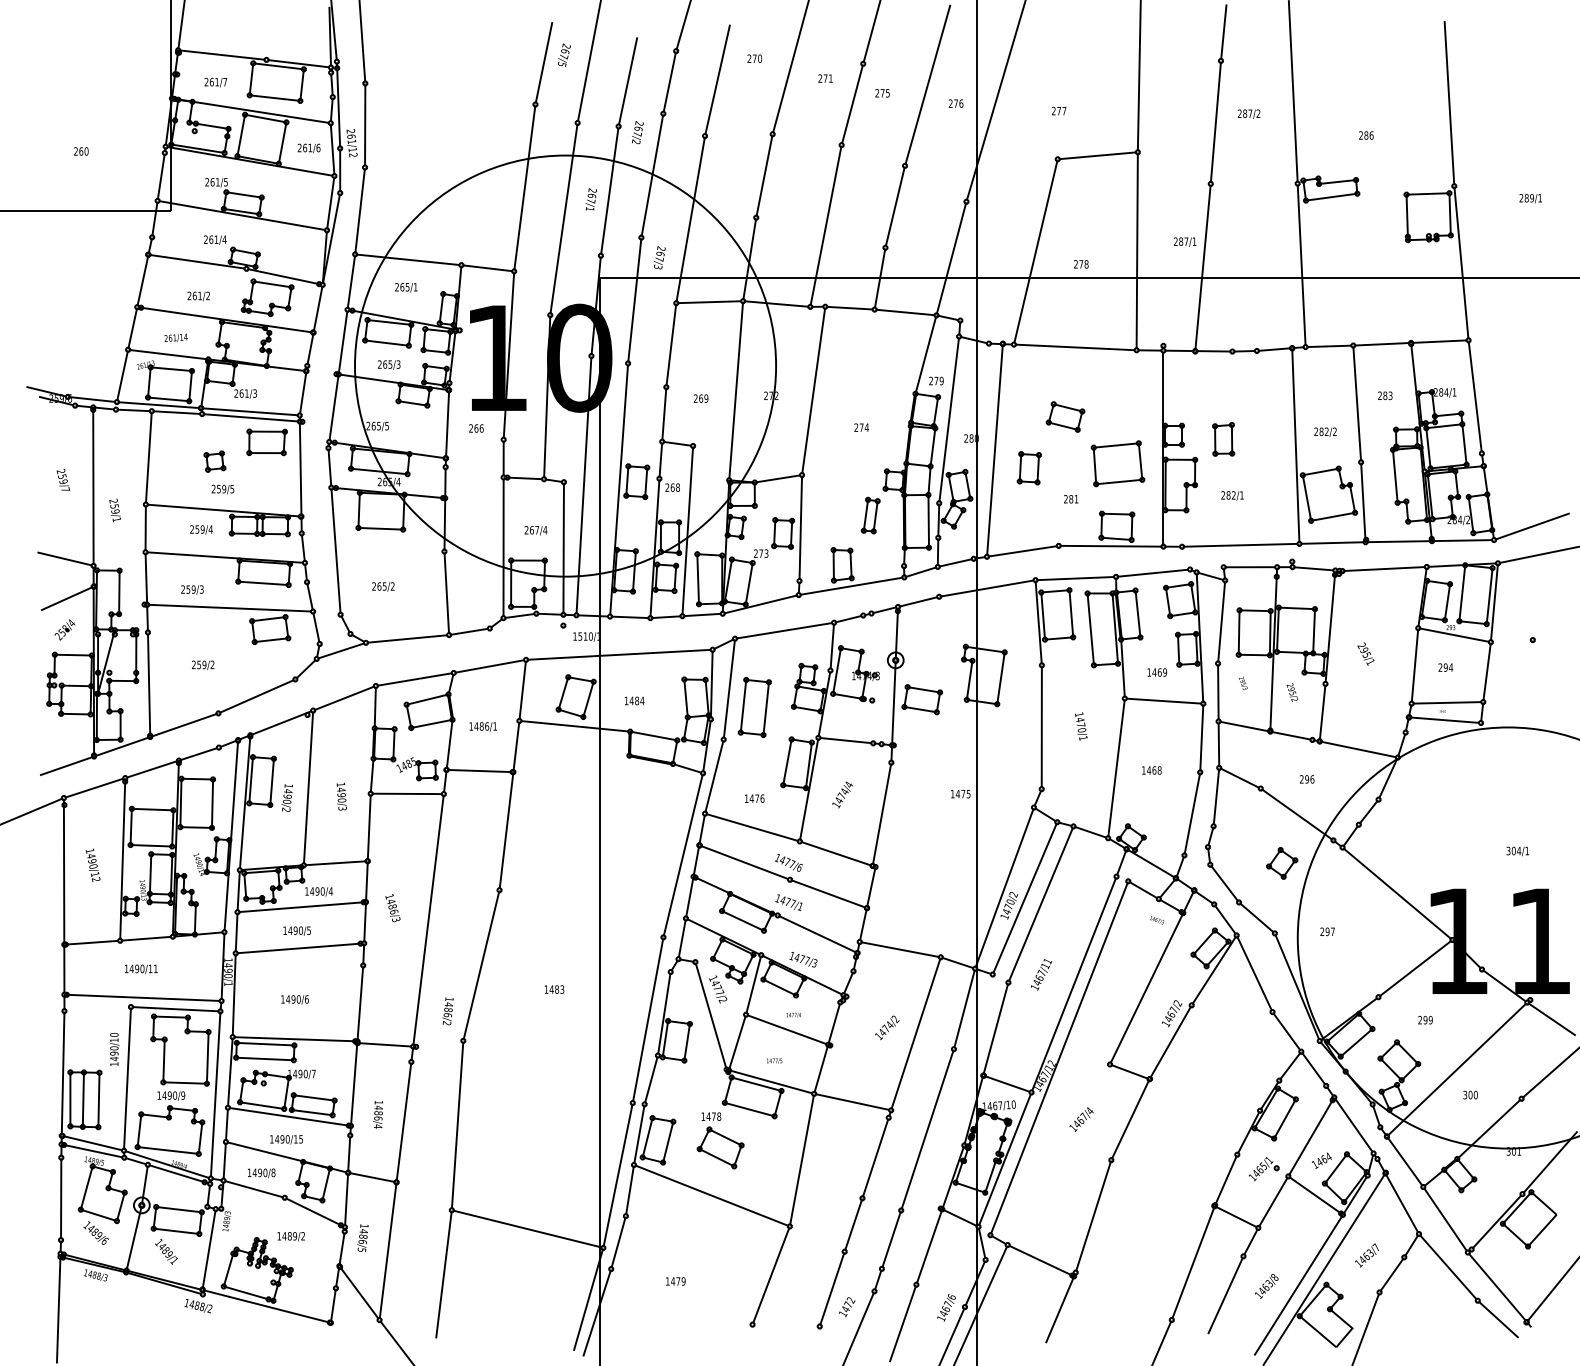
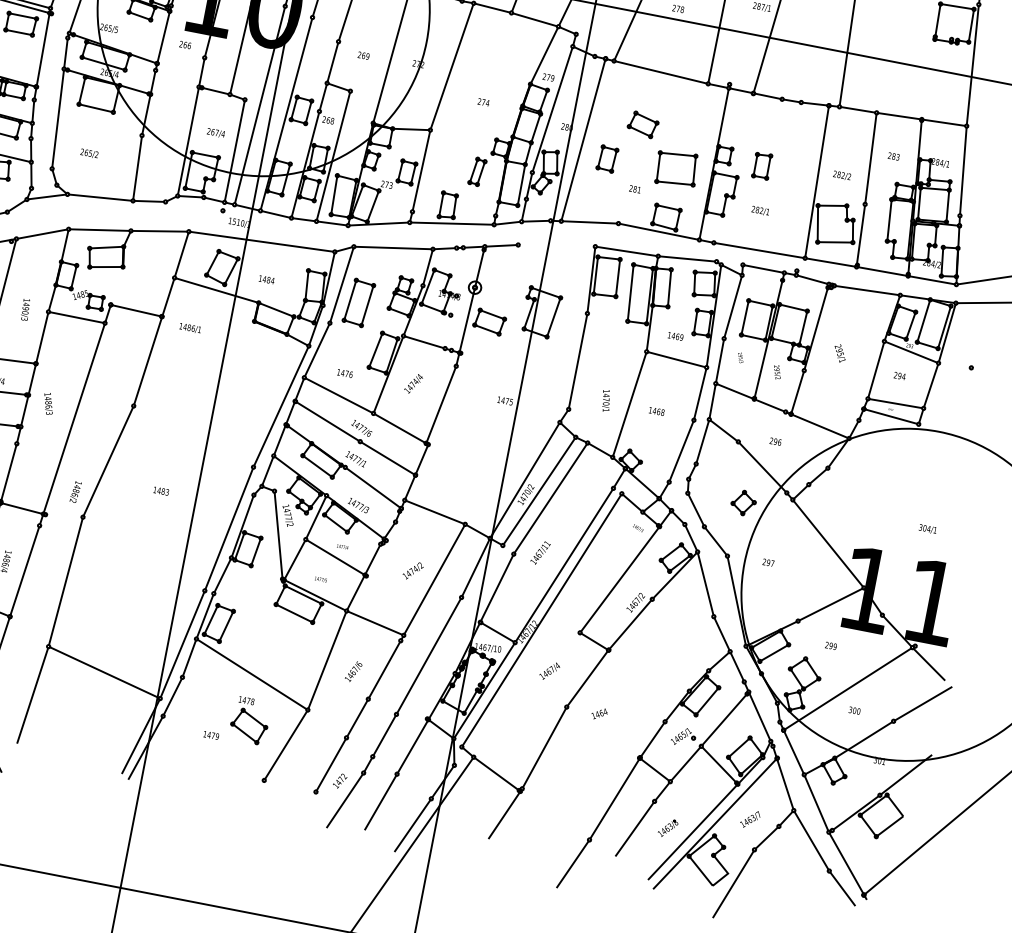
line: (987, 588) -> (556, 245), removed
text: (482, 726) -> (189, 327), moved
text: (1081, 726) -> (606, 400), moved
line: (449, 744) -> (116, 285), removed
part: (720, 1140) -> (250, 720), moved
text: (1321, 1160) -> (599, 713), moved
text: (946, 1307) -> (353, 671), moved

